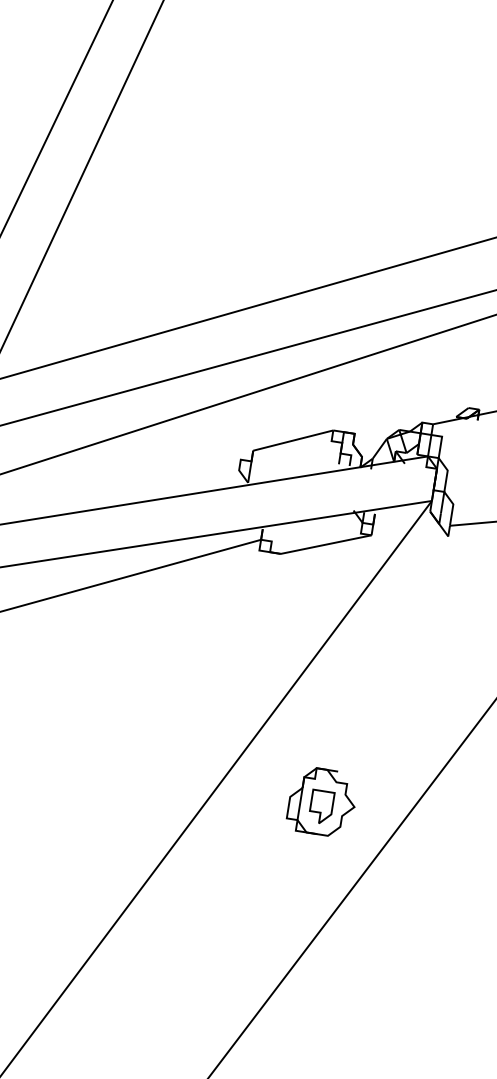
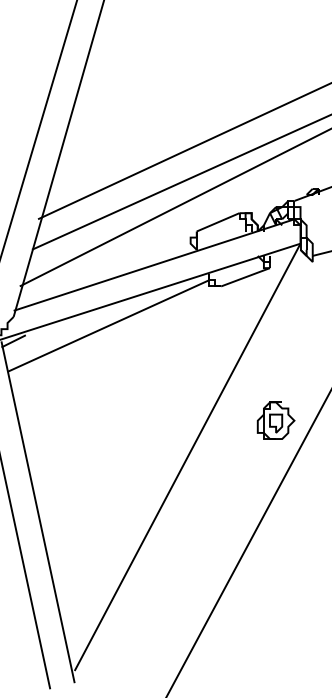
part: (321, 801) -> (275, 420), moved

